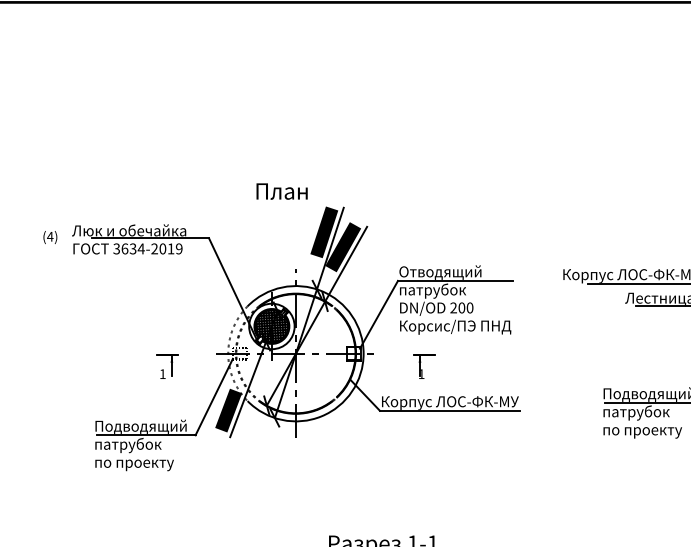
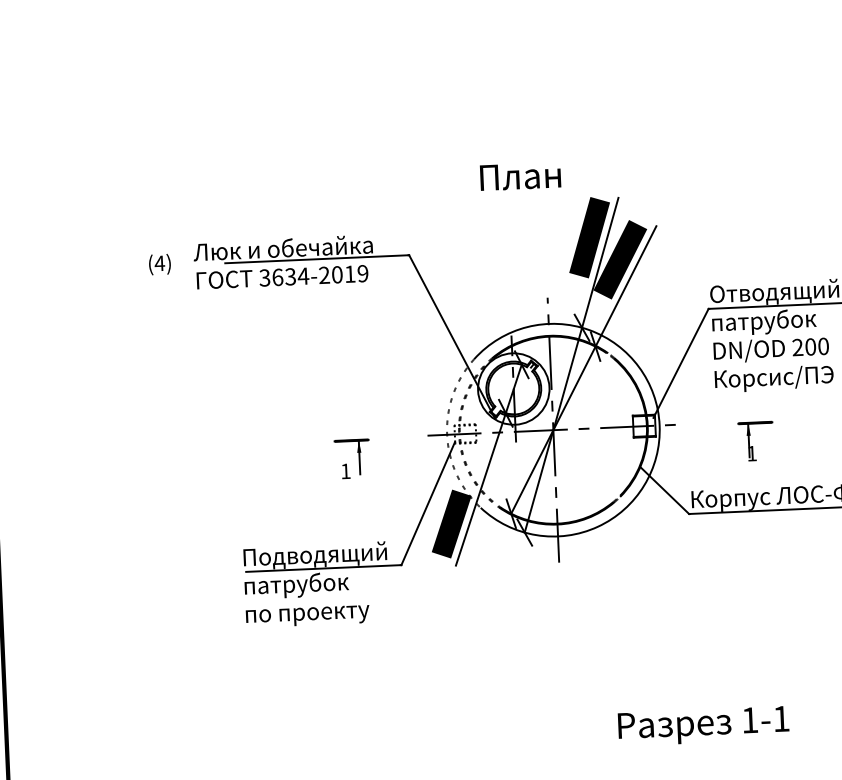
hatch: (271, 326) -> (513, 389), removed

